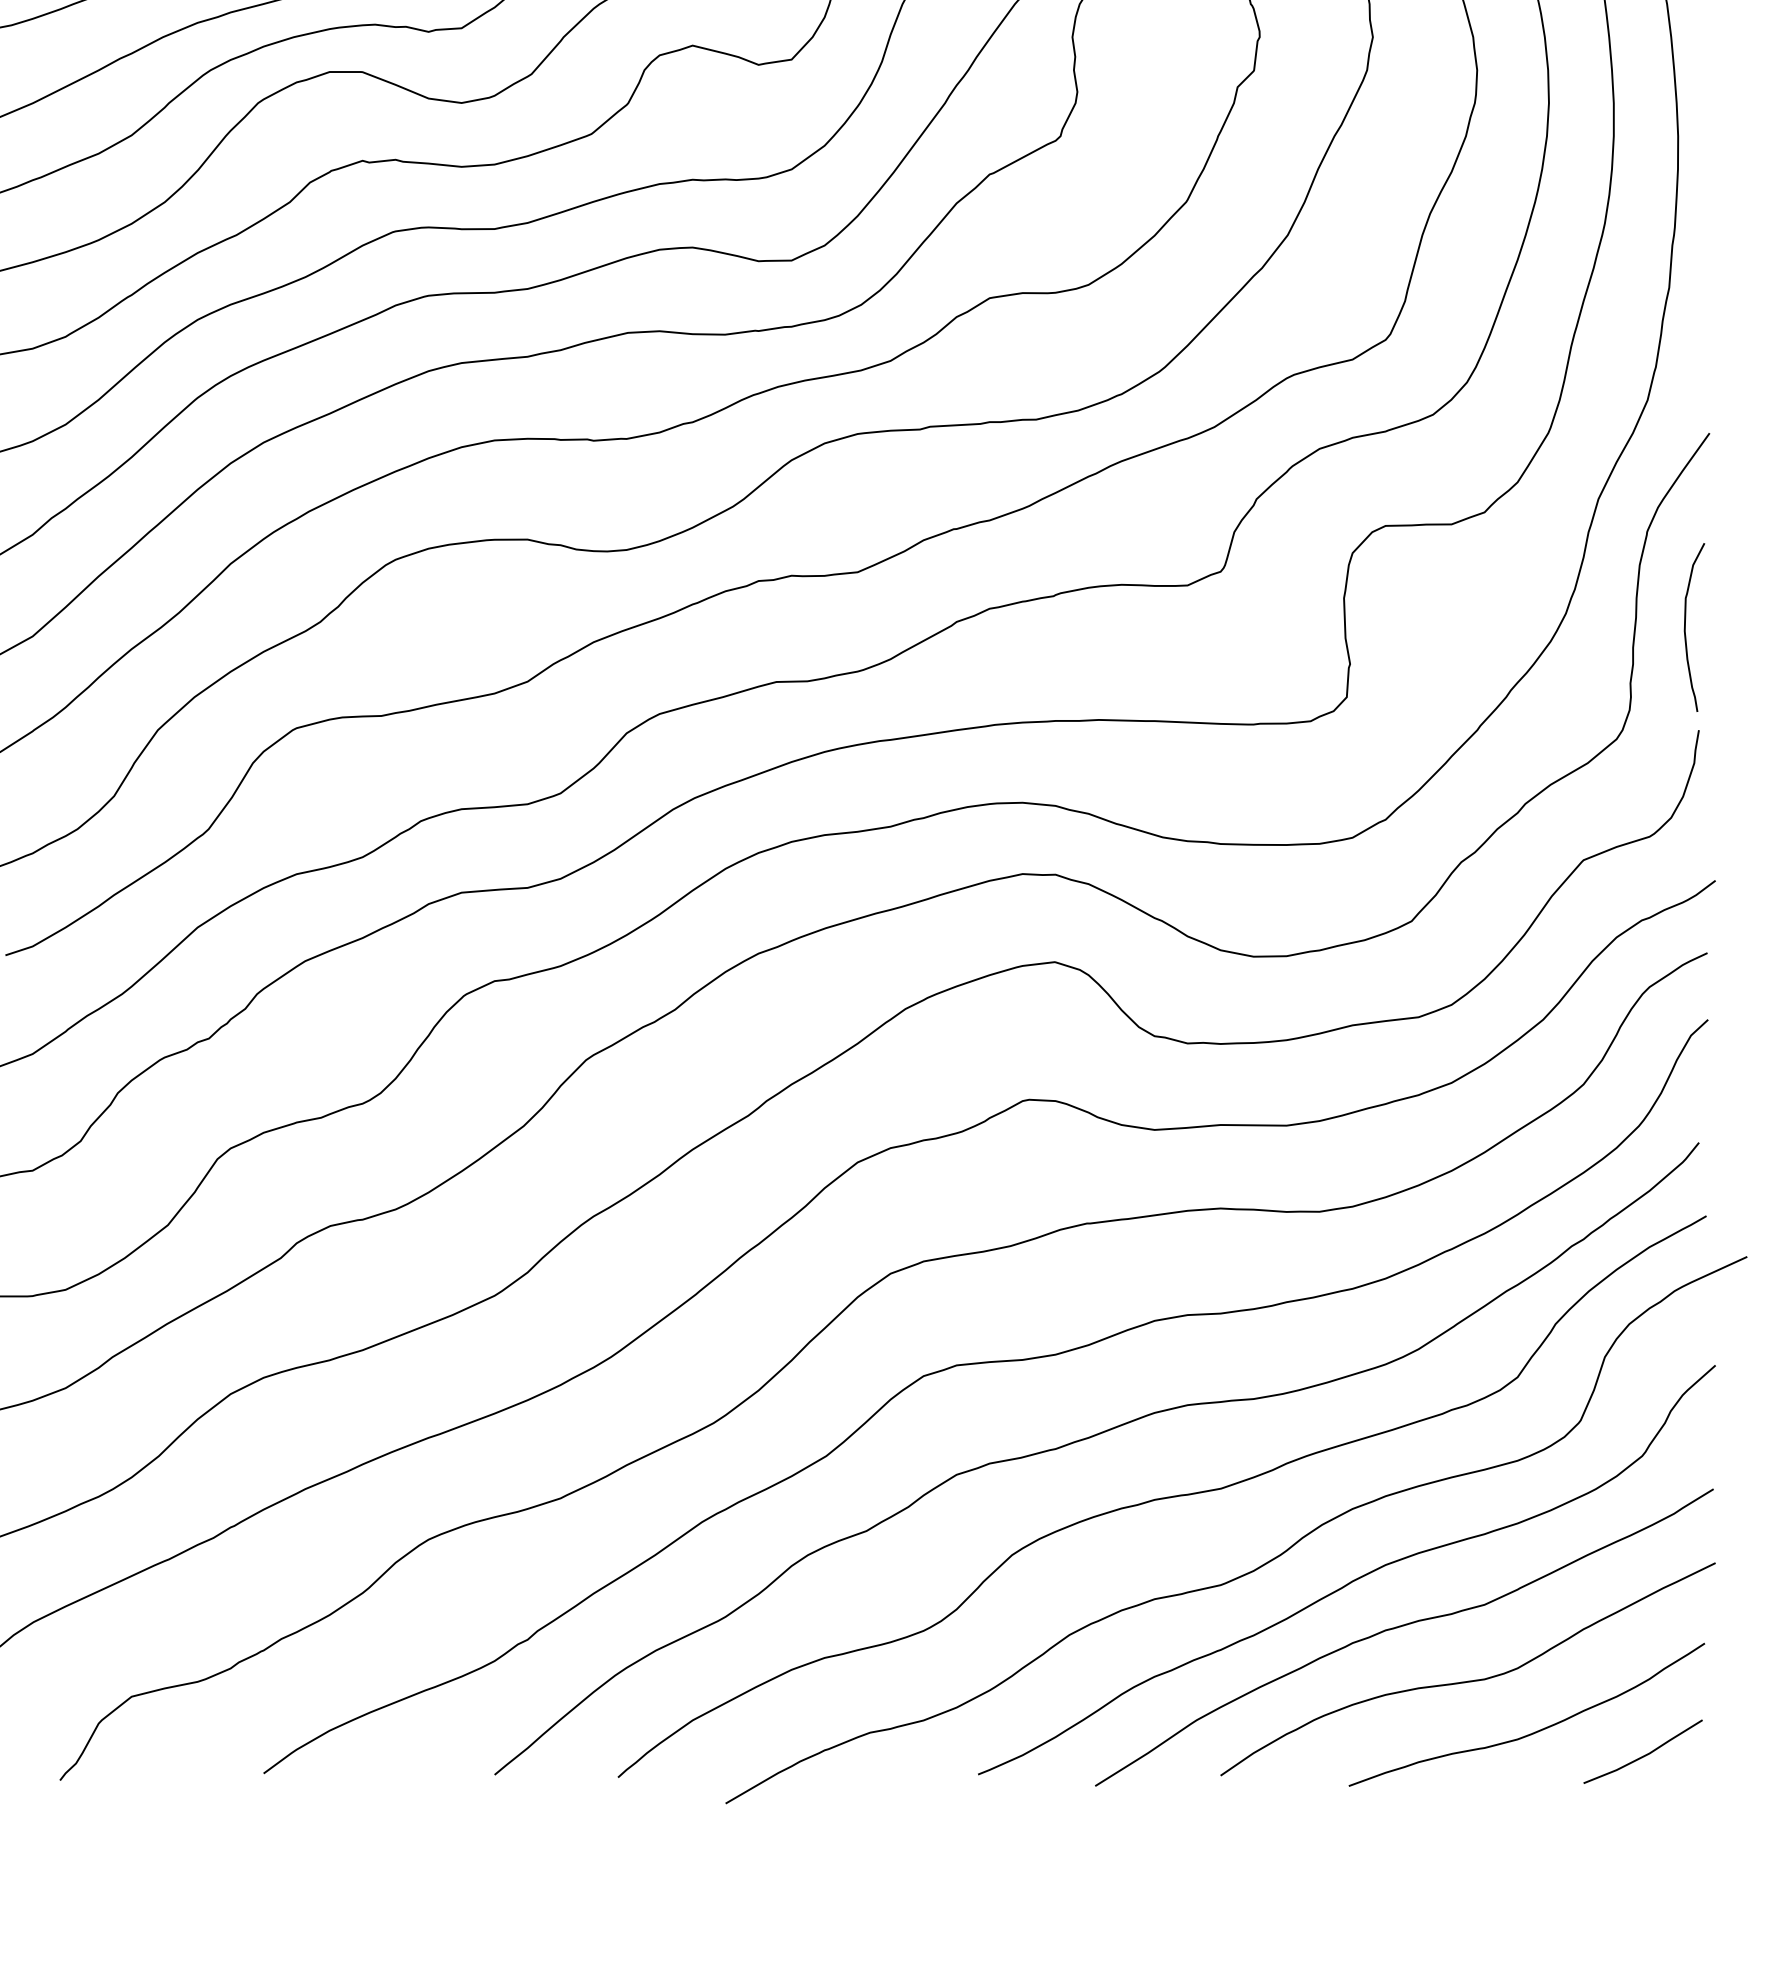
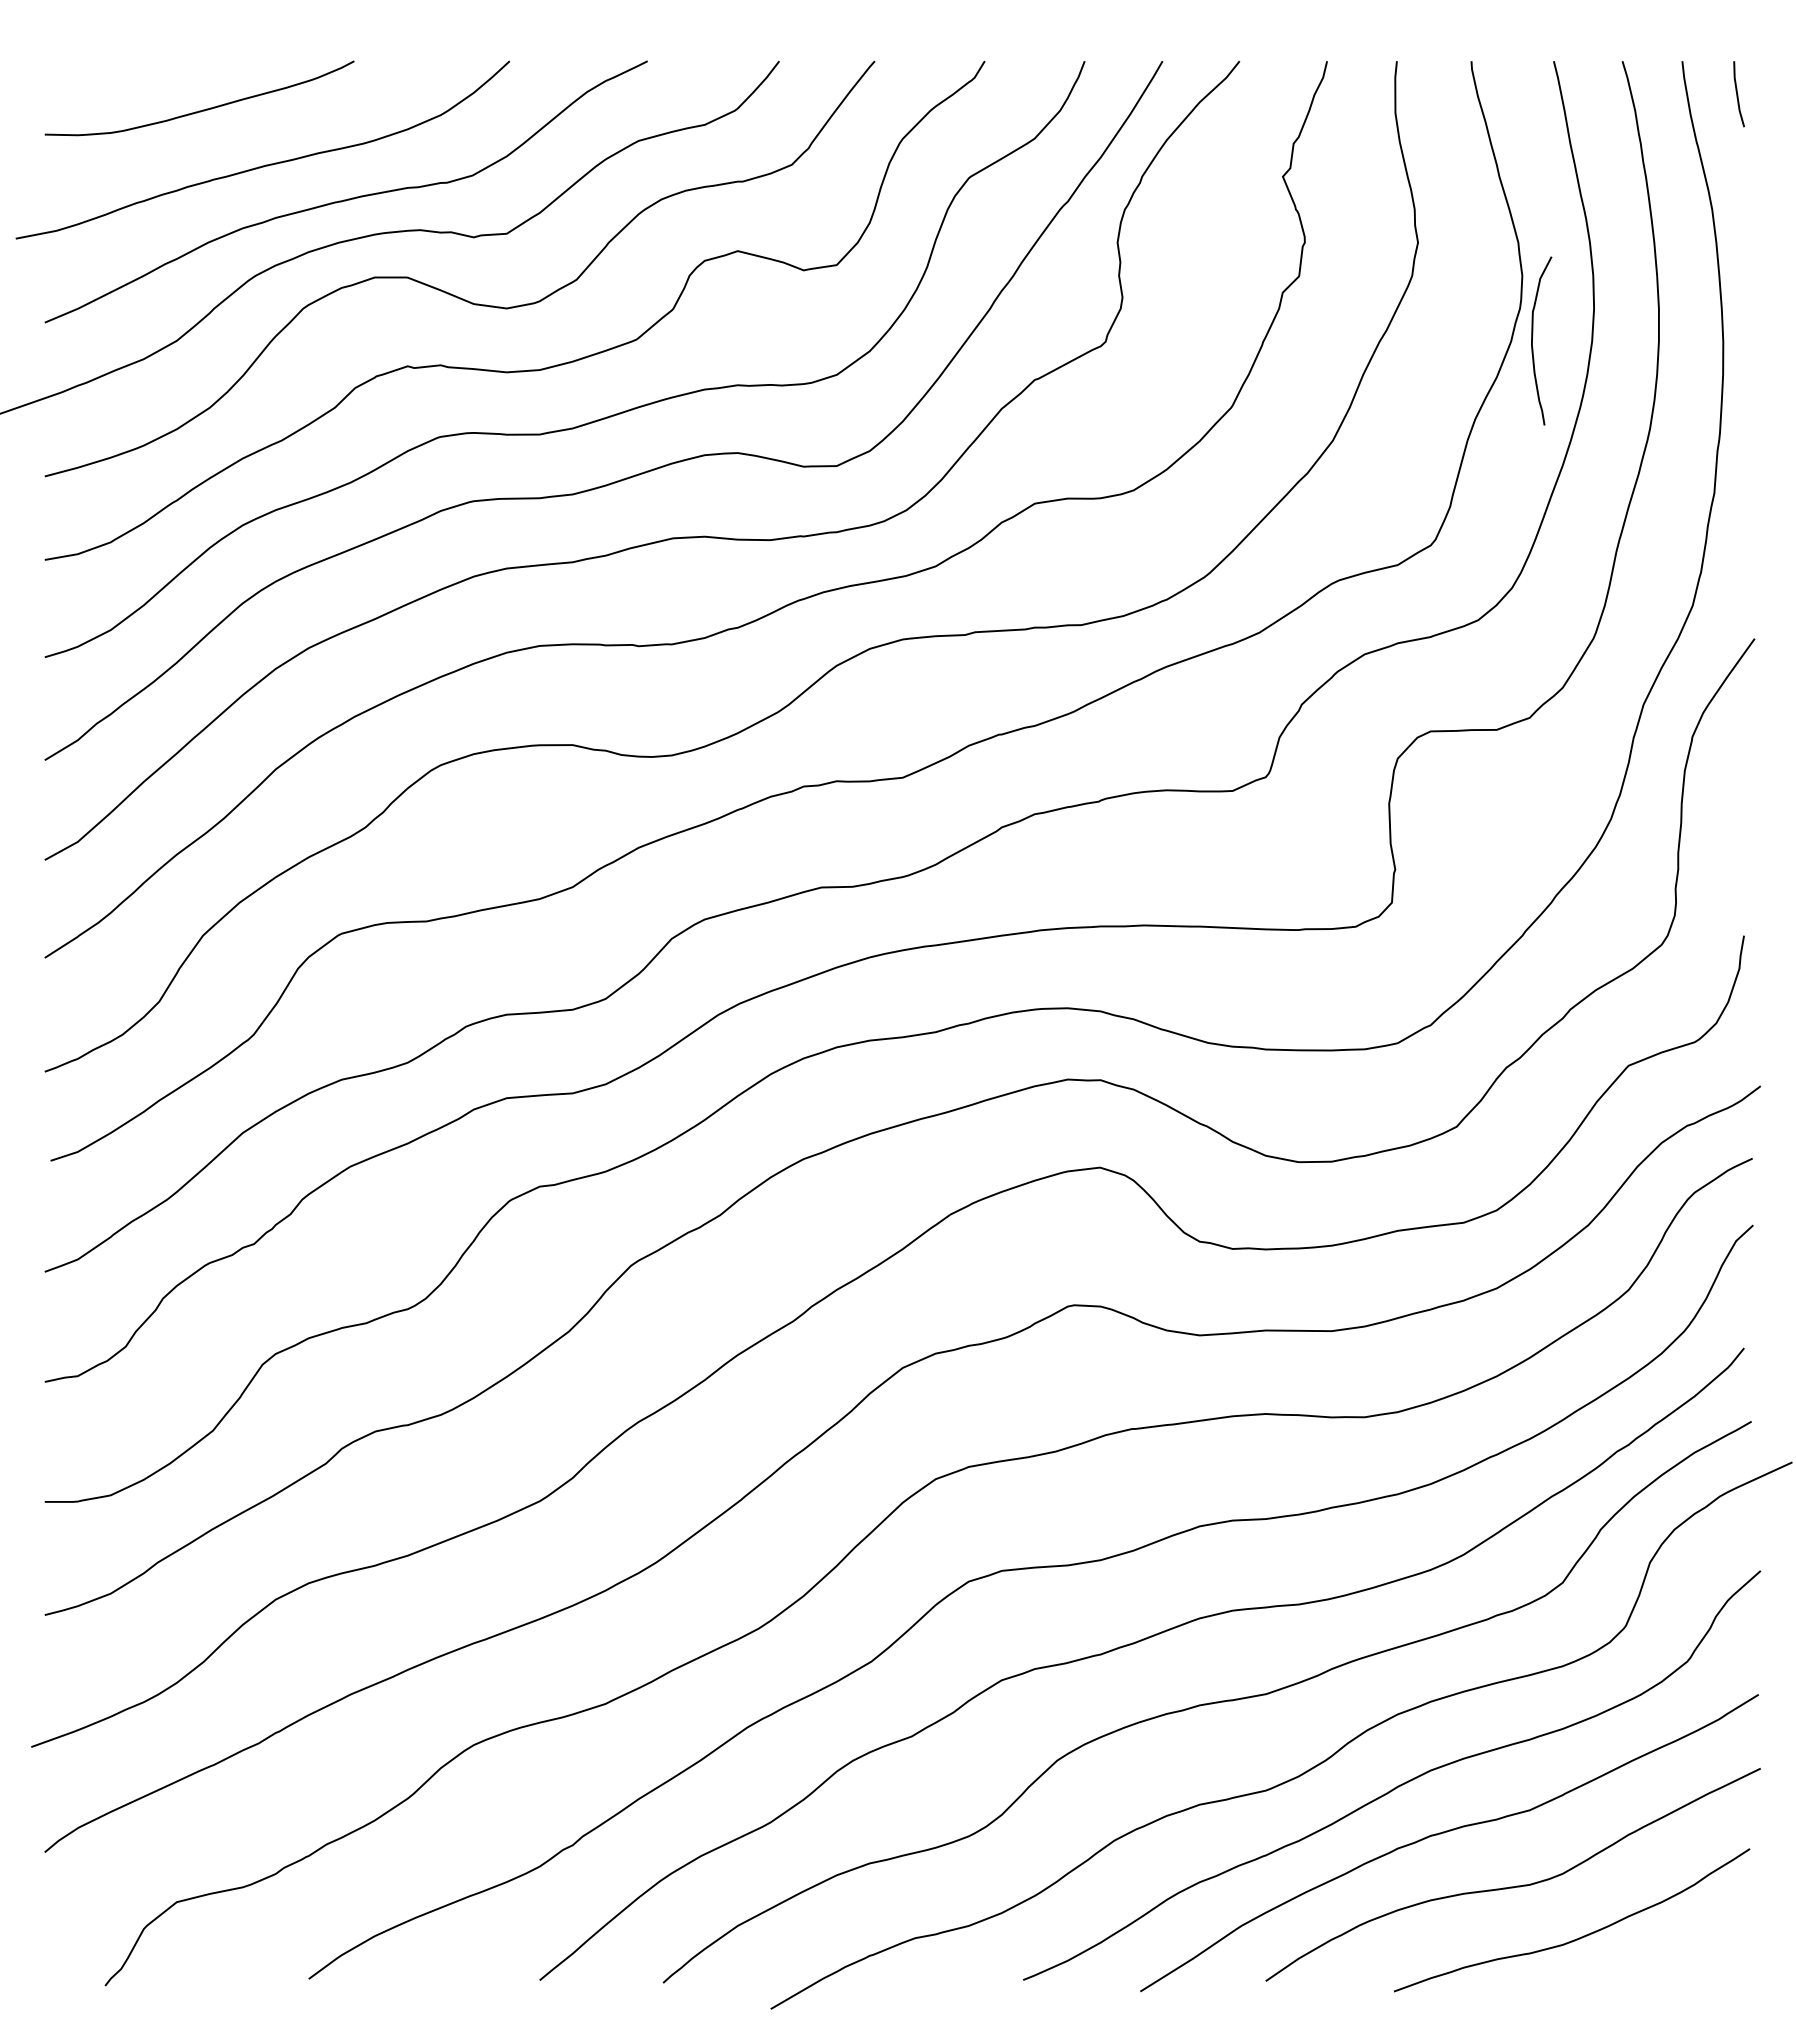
curve: (1685, 627) -> (1532, 340), moved
line: (1644, 1755) -> (1689, 1960), removed

